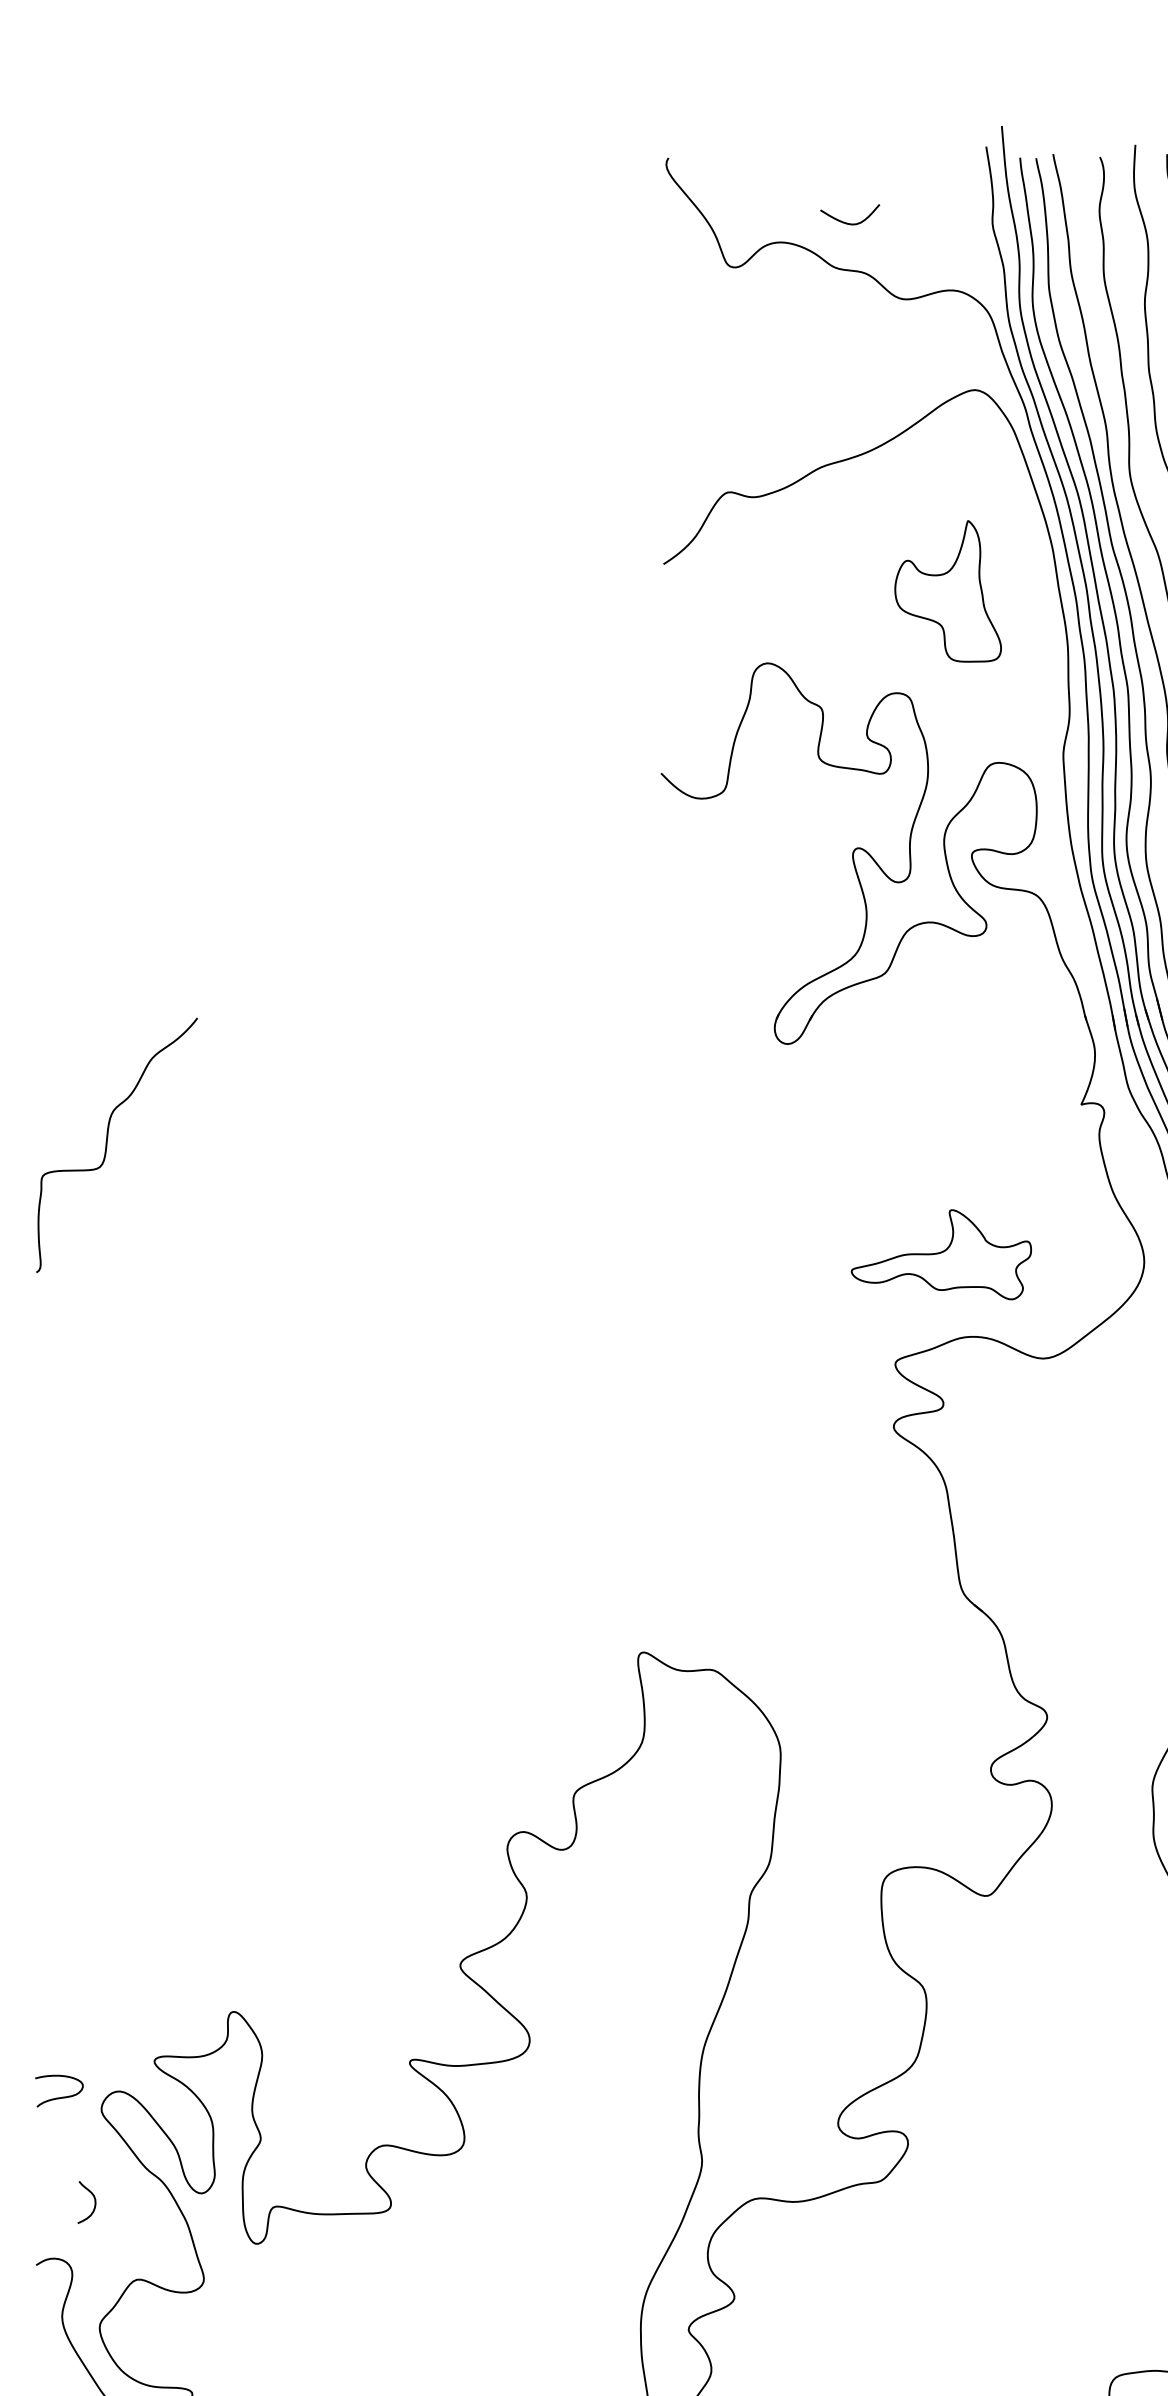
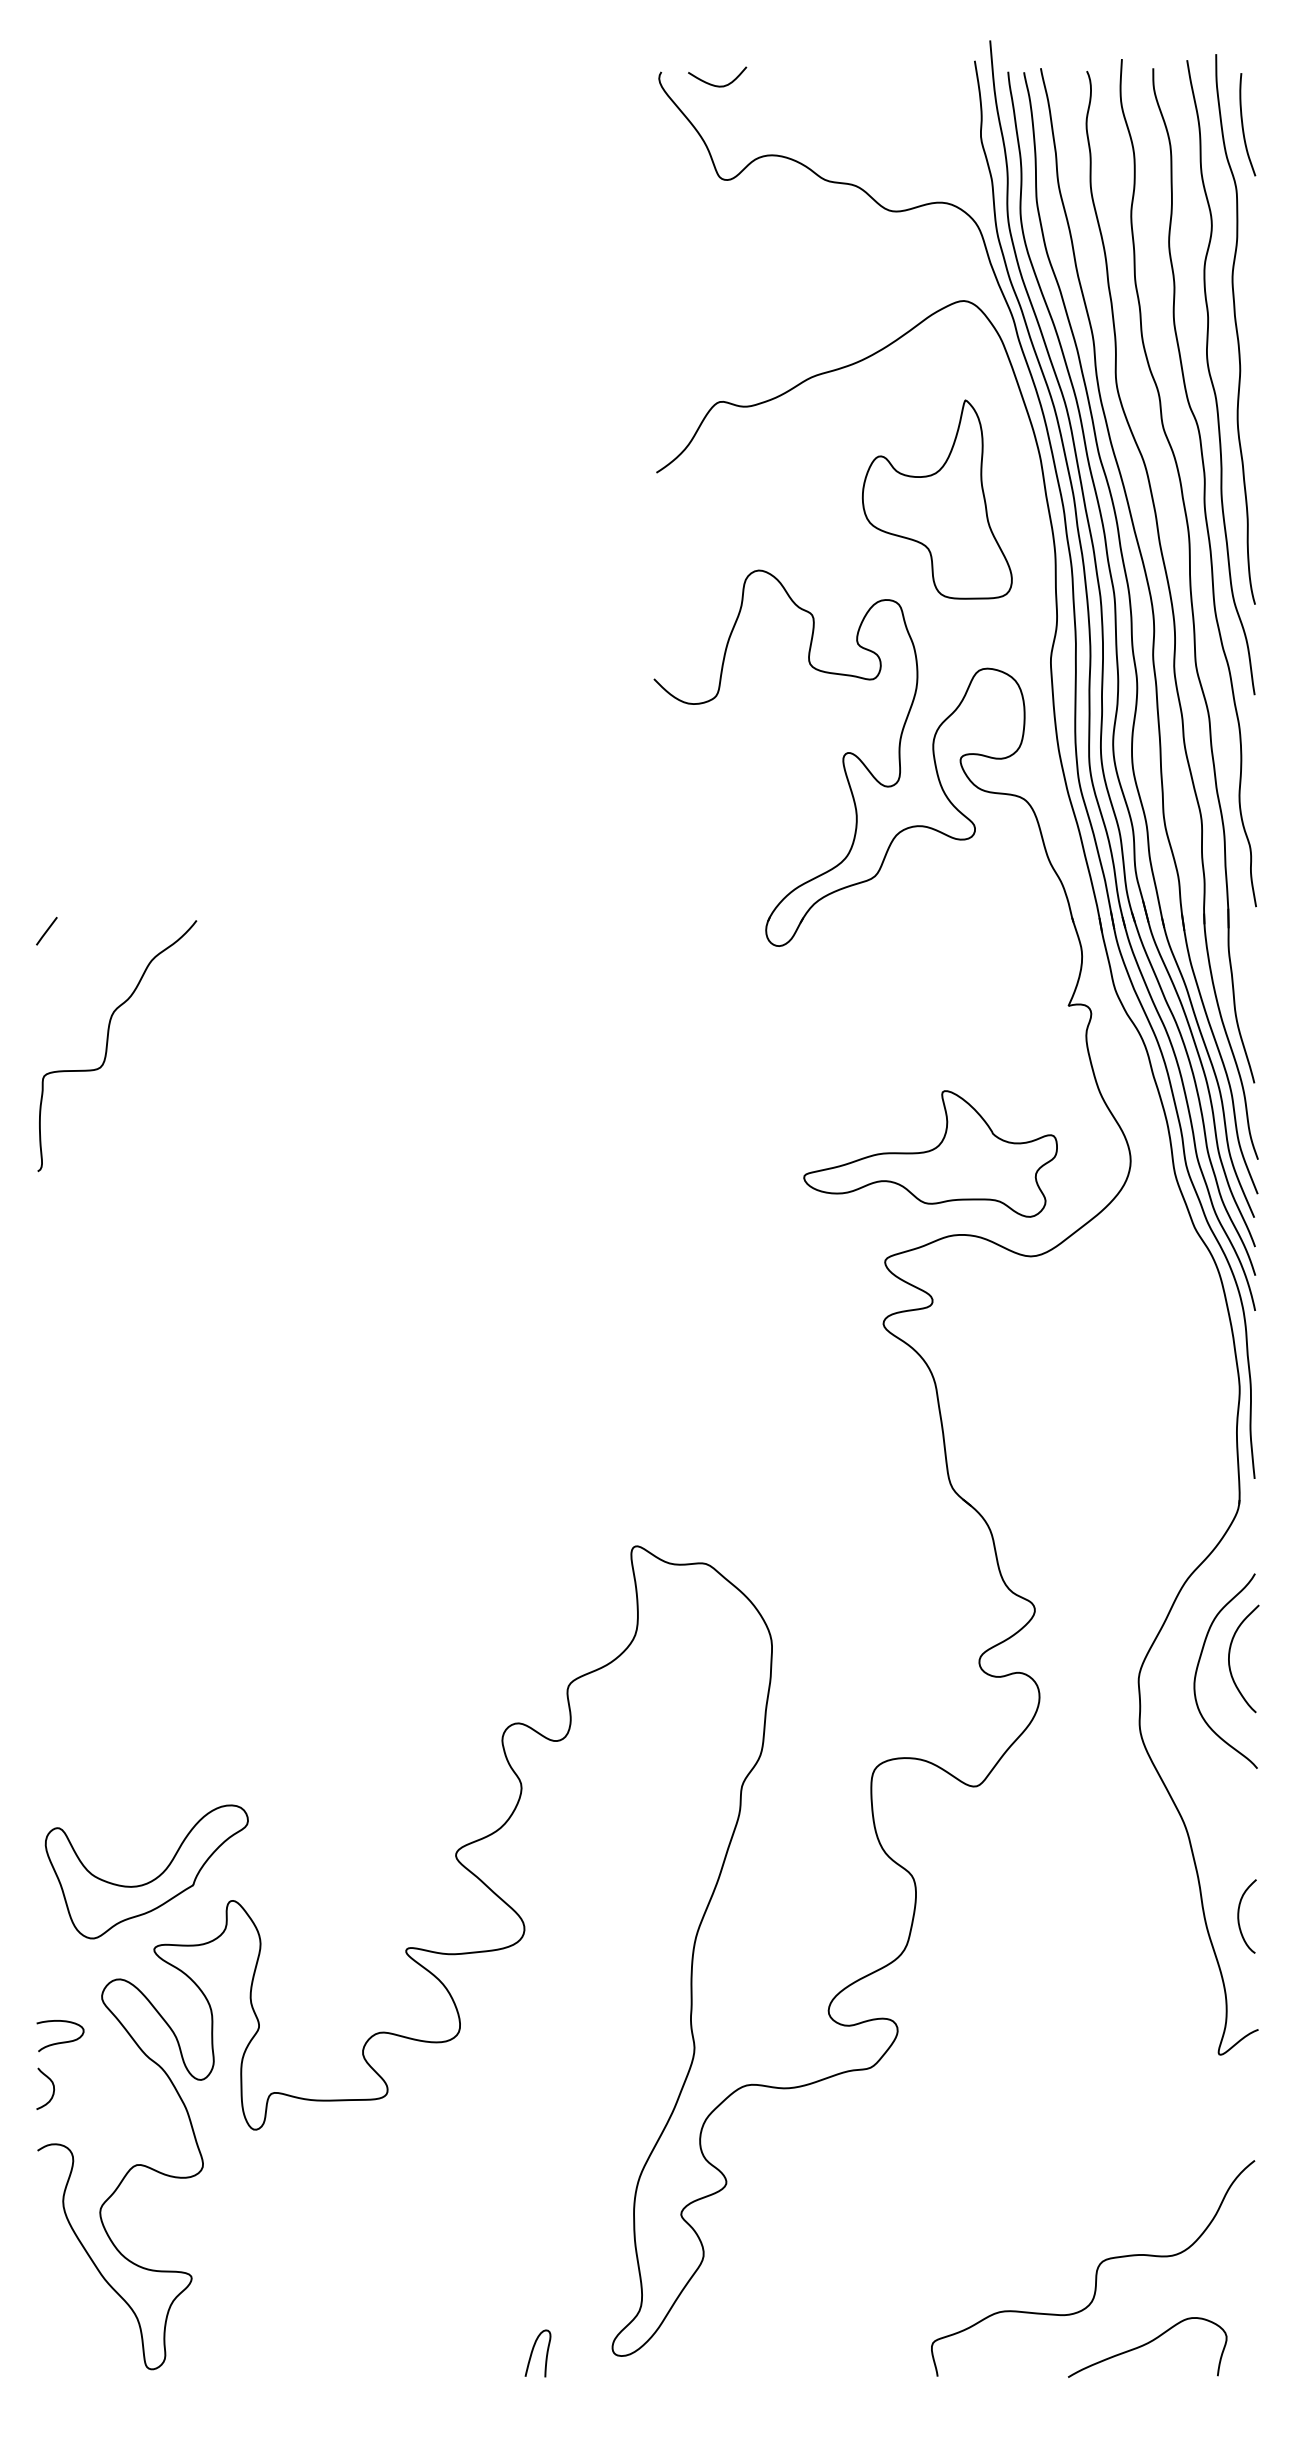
curve: (847, 222) -> (714, 84), moved
part: (947, 591) -> (936, 499), size x1.43
line: (45, 1029) -> (46, 931), added
part: (941, 1254) -> (930, 1153), size x1.43
part: (150, 1991) -> (150, 1880), added
curve: (61, 2096) -> (62, 2041), moved
curve: (93, 2199) -> (52, 2085), moved

